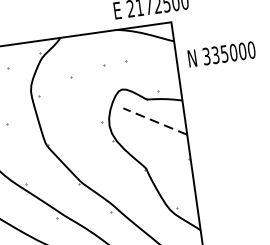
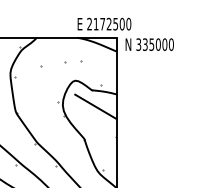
text: (221, 54) -> (149, 44), moved
line: (154, 121) -> (95, 106), dashed -> solid

